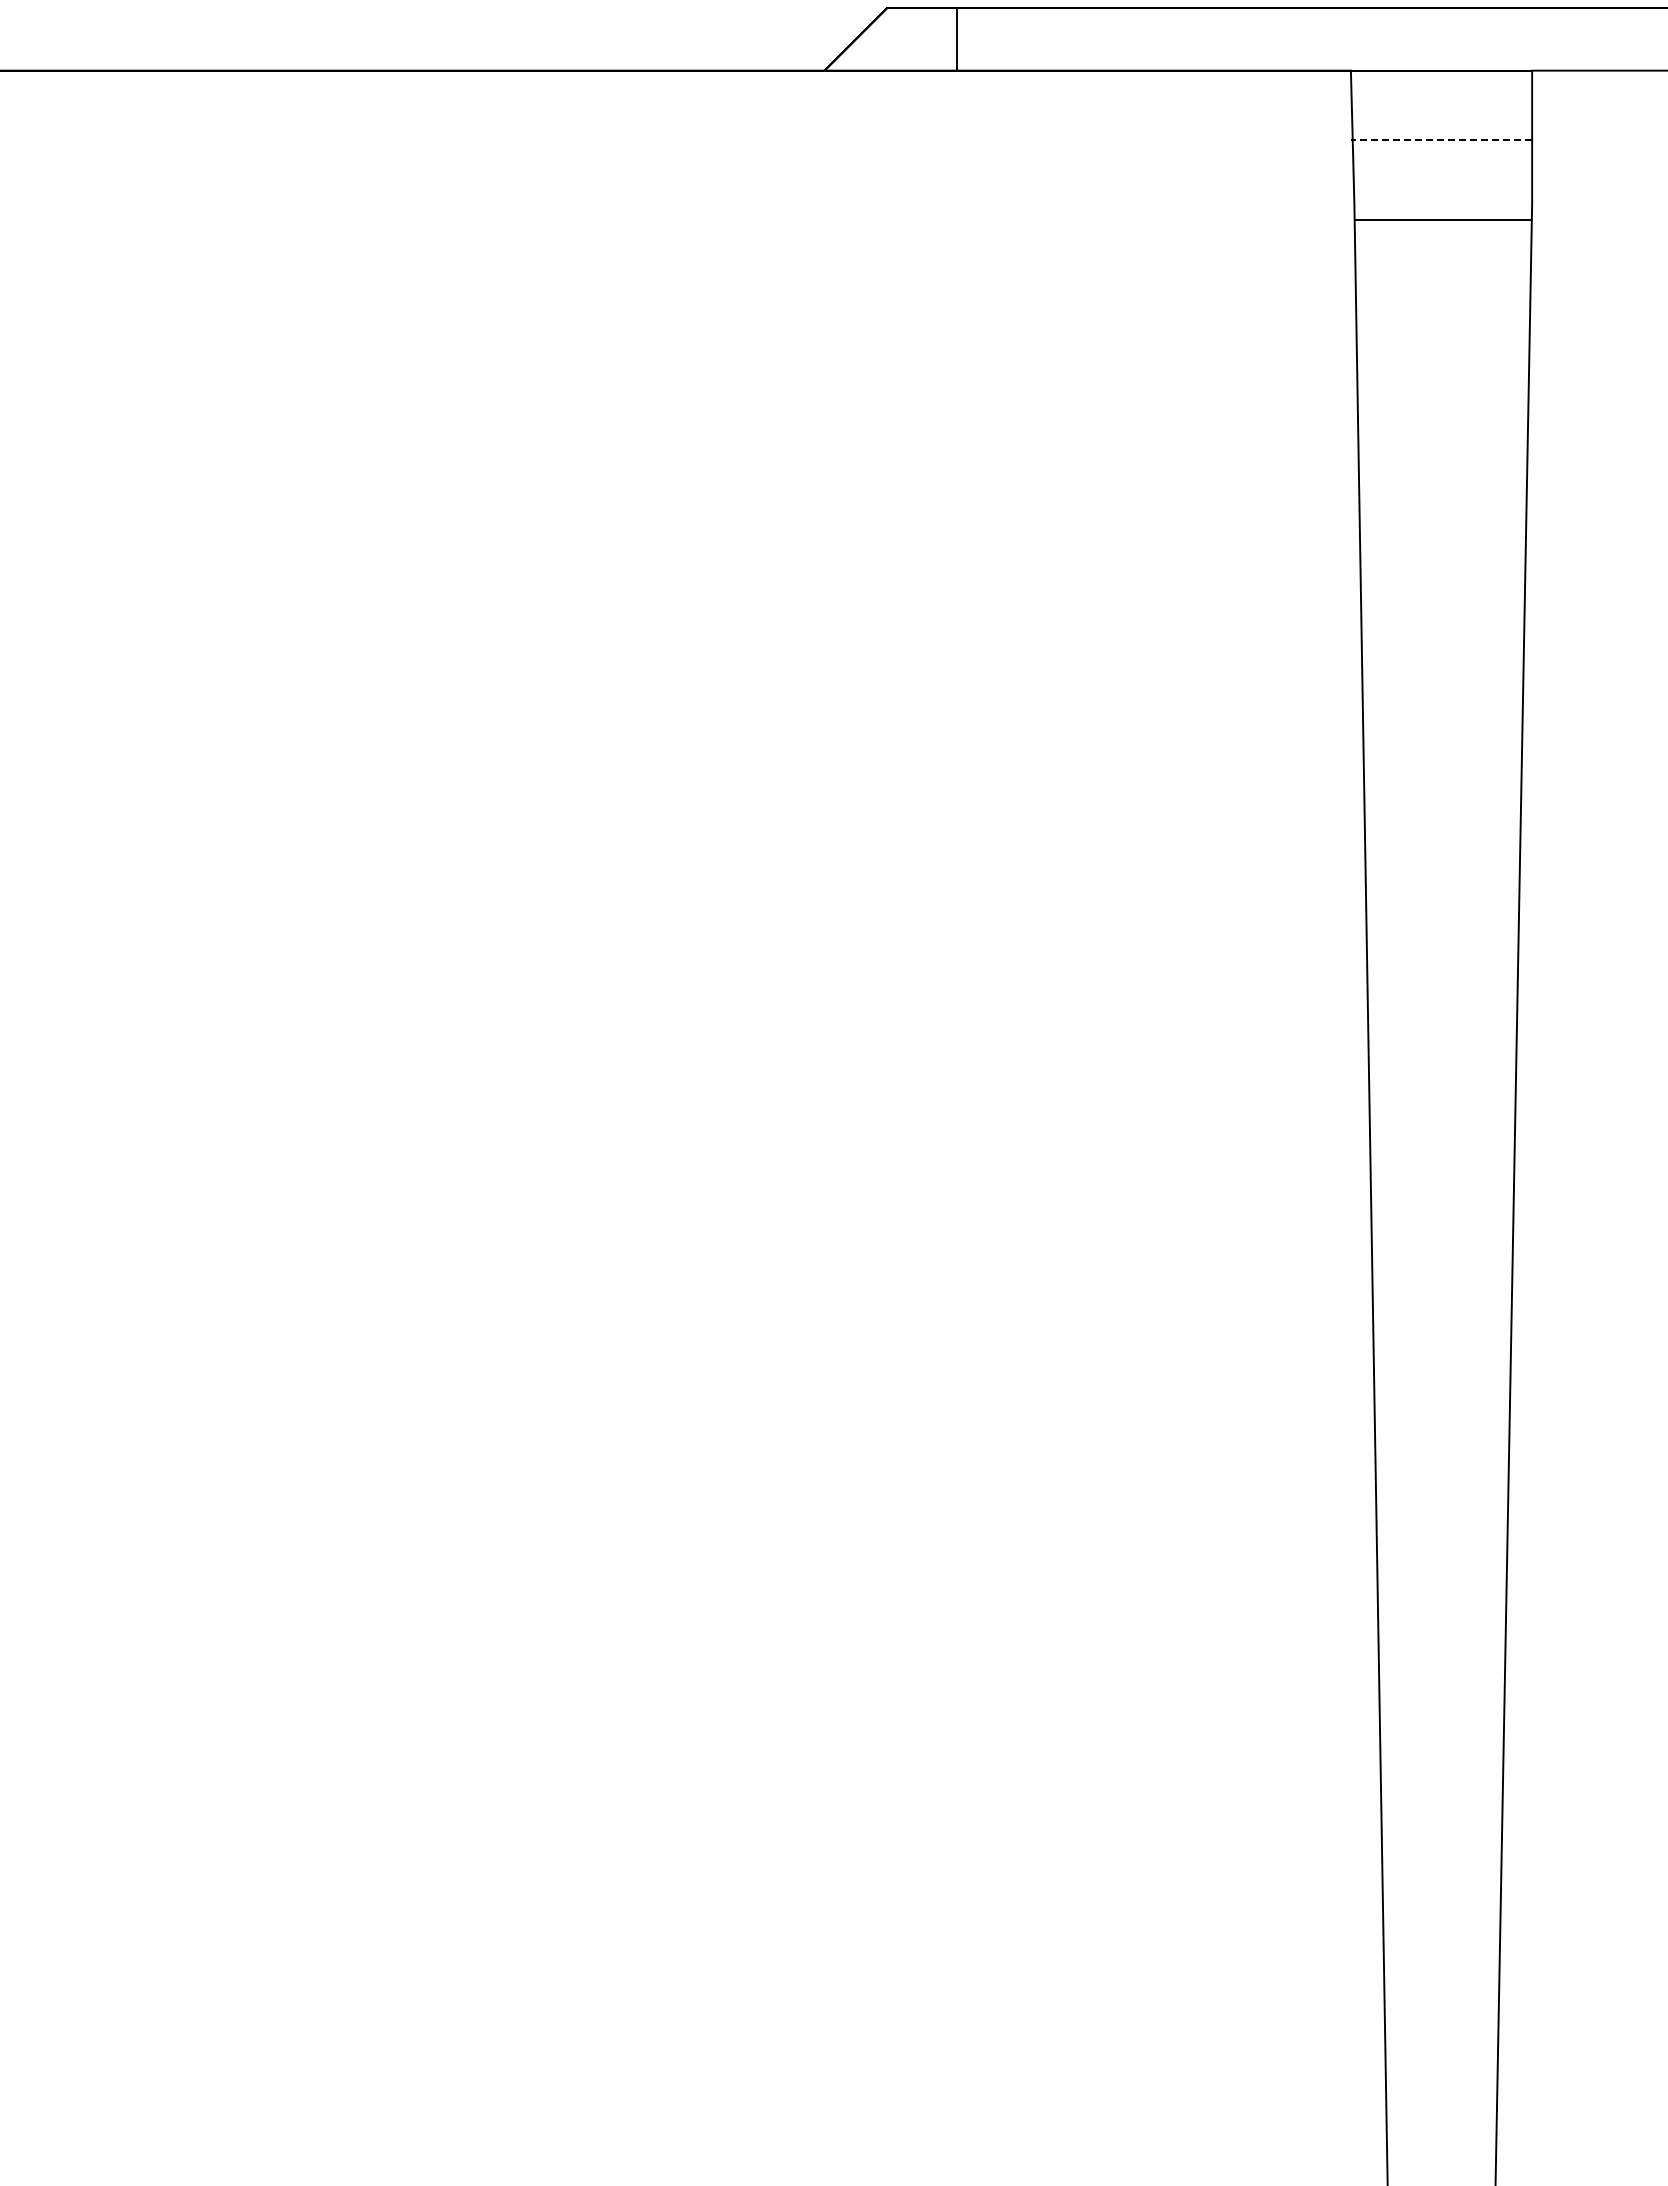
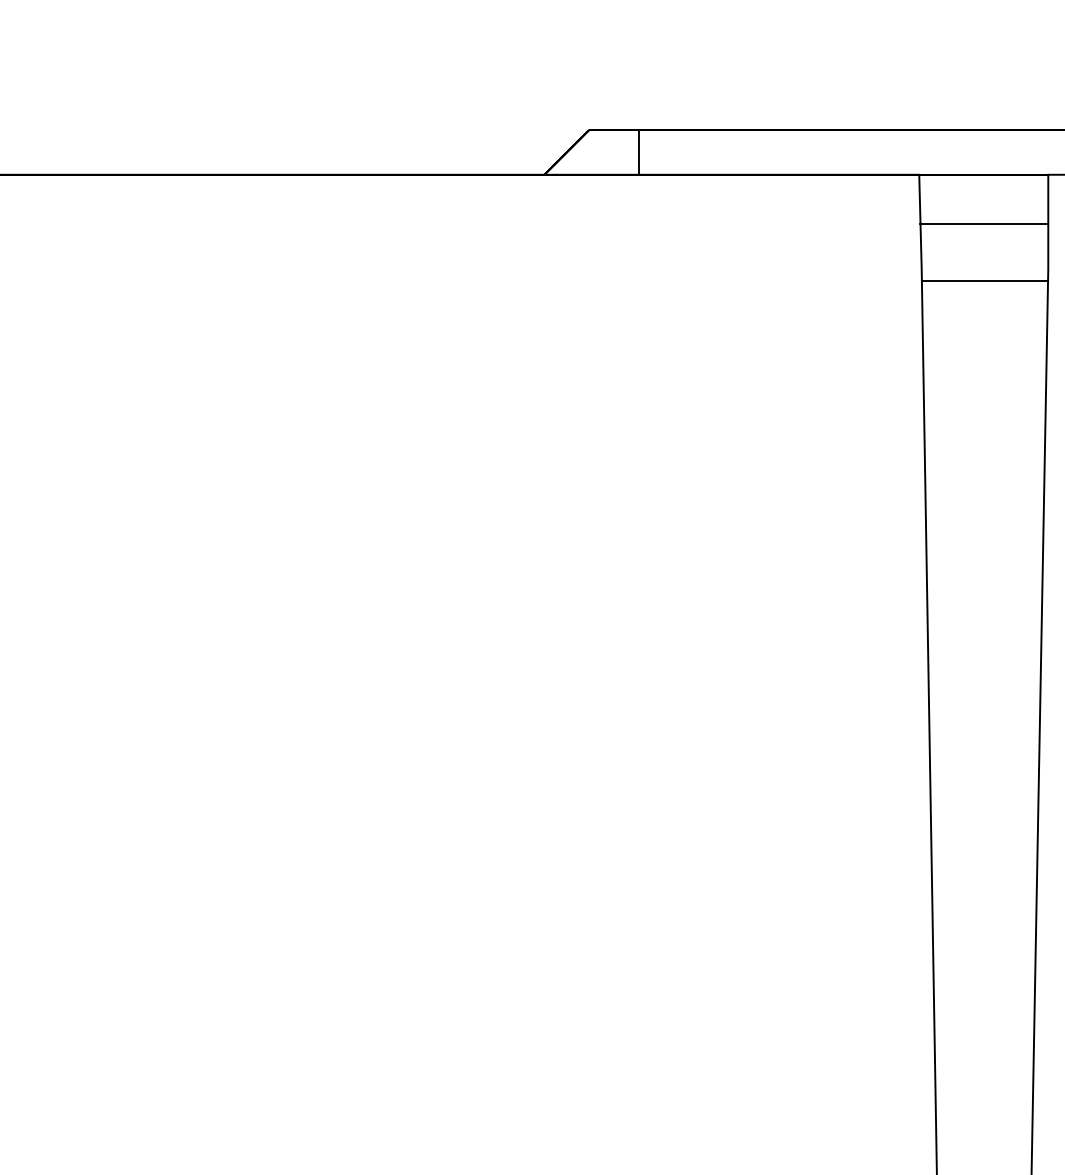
line: (1441, 140) -> (983, 224), dashed -> solid

